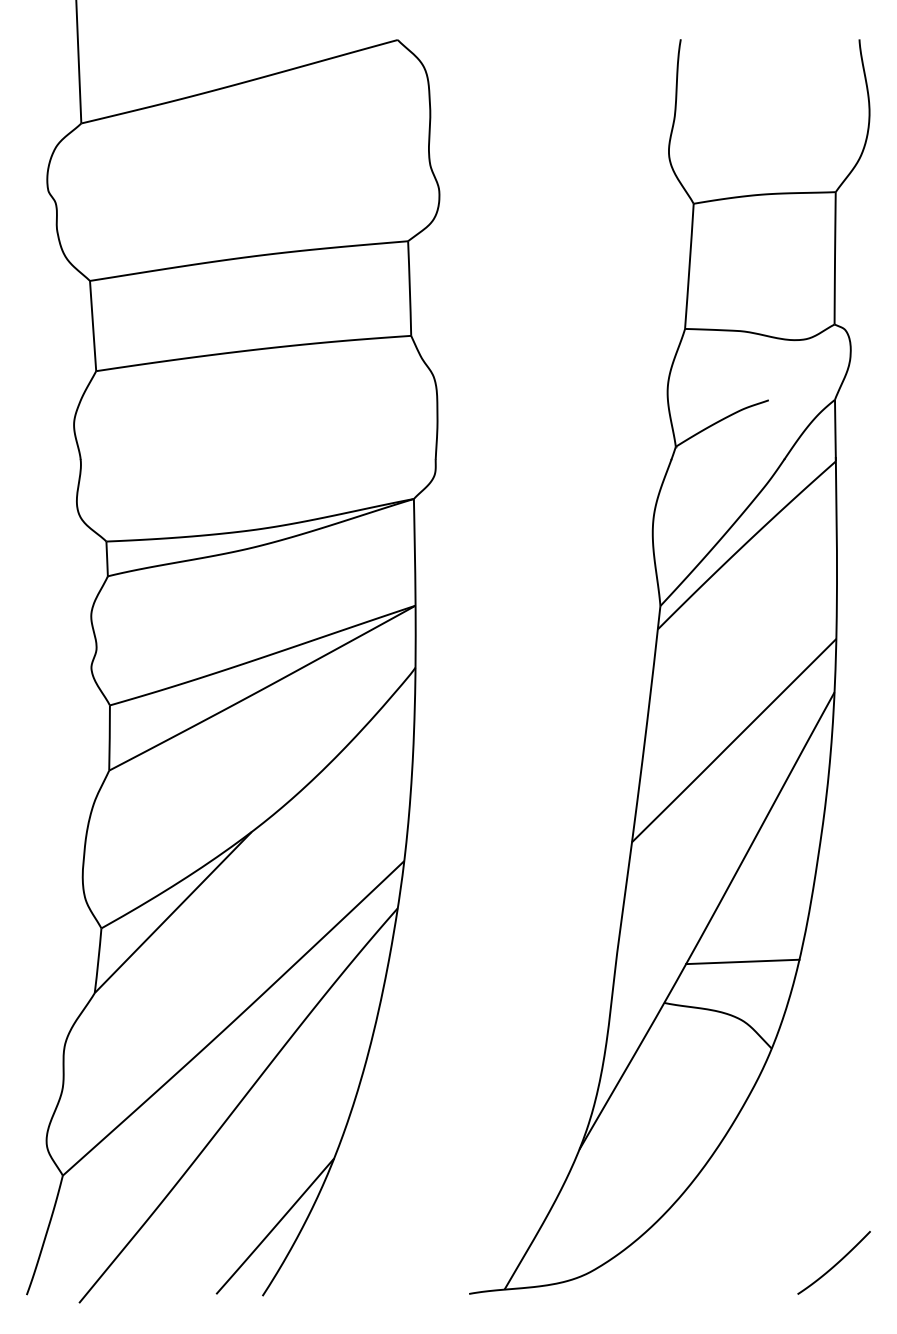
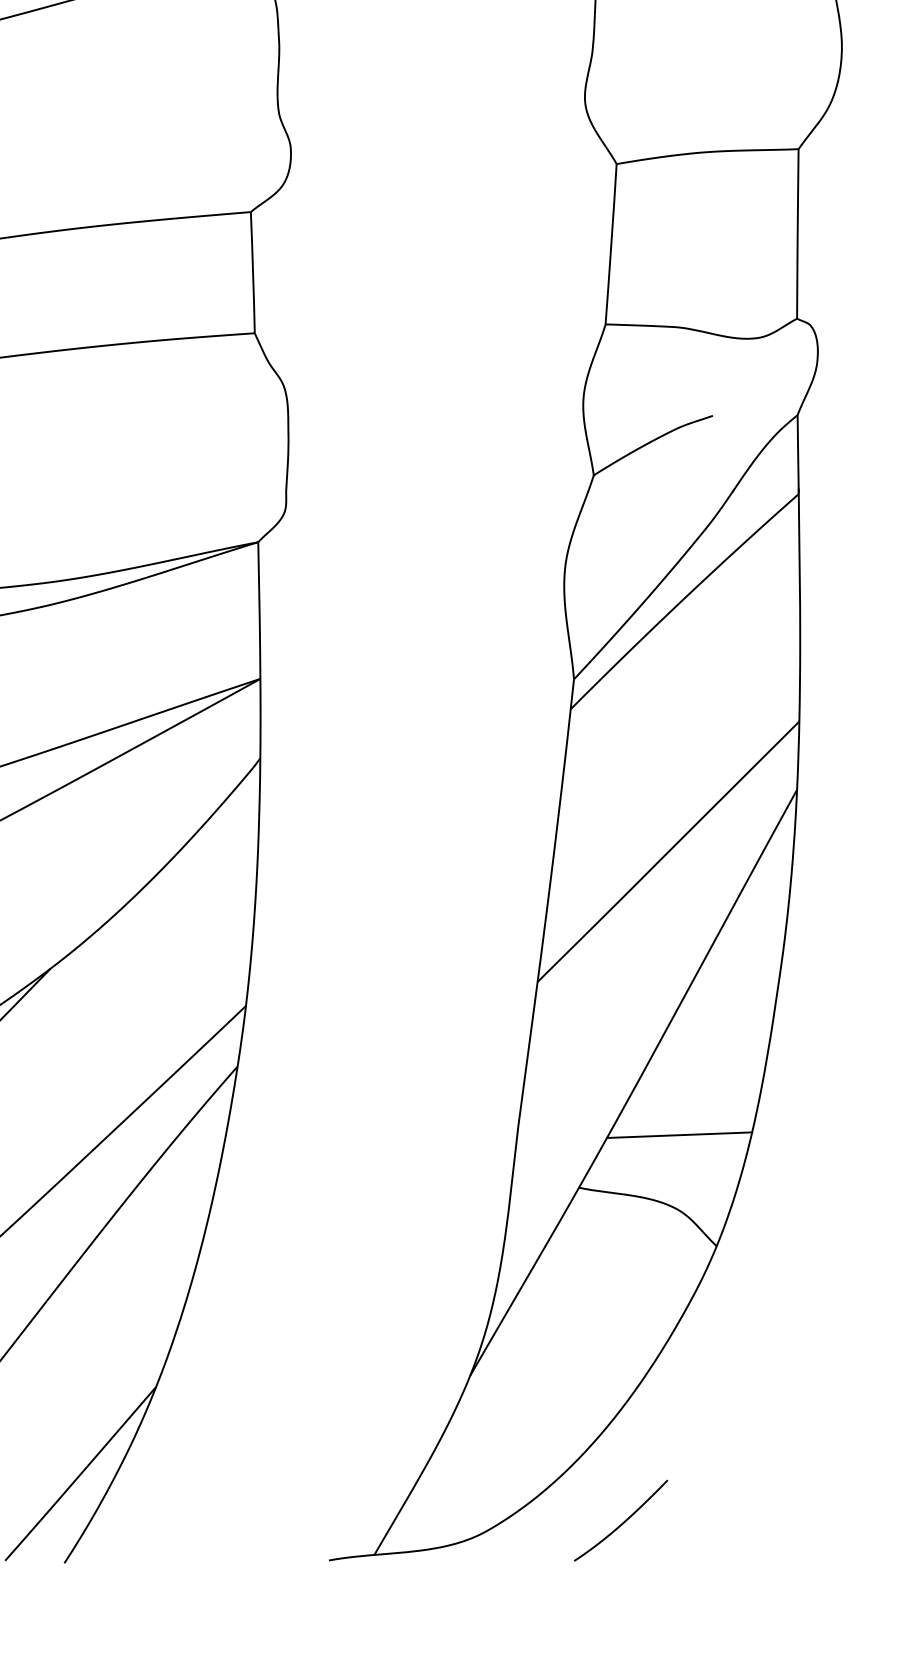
curve: (835, 1263) -> (622, 1521), moved

